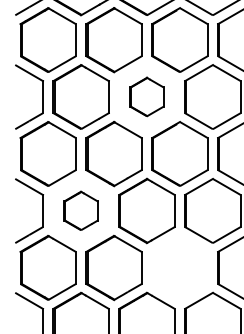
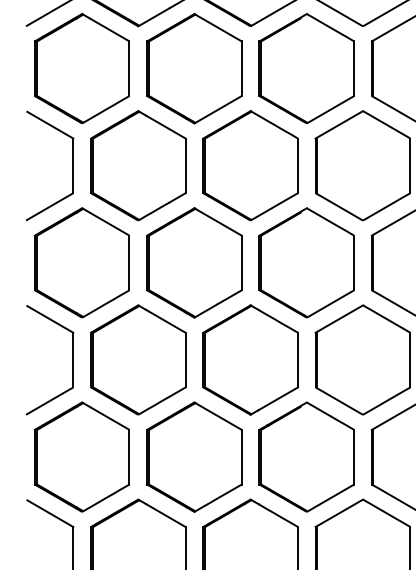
part: (146, 96) -> (249, 164), size x1.67
part: (80, 210) -> (137, 359), size x1.67
part: (179, 267) -> (306, 456), added

